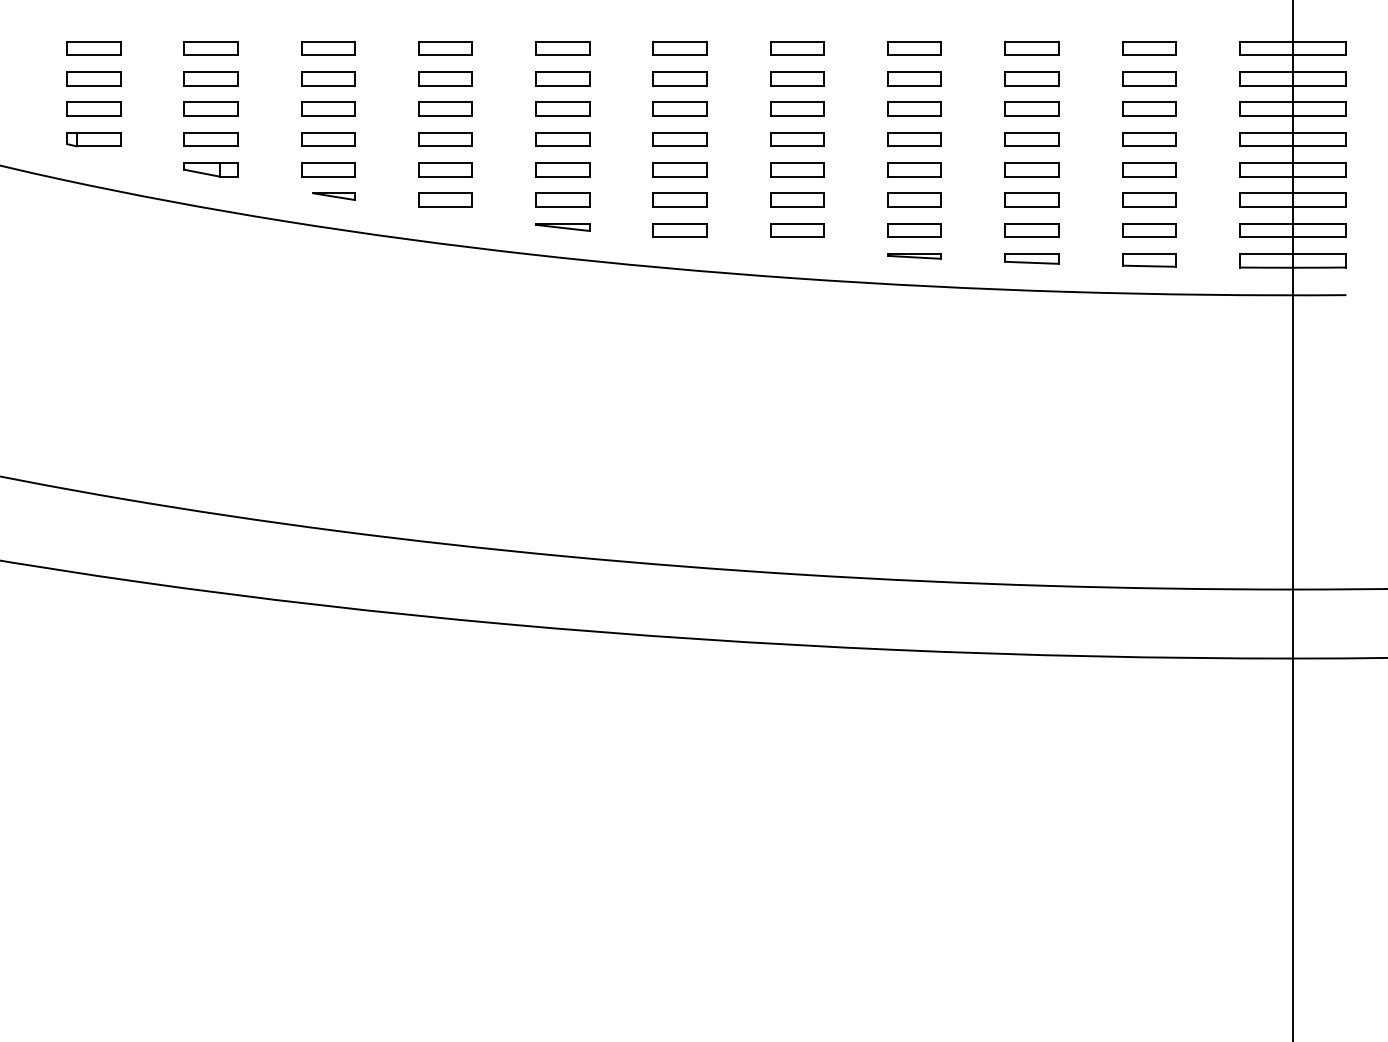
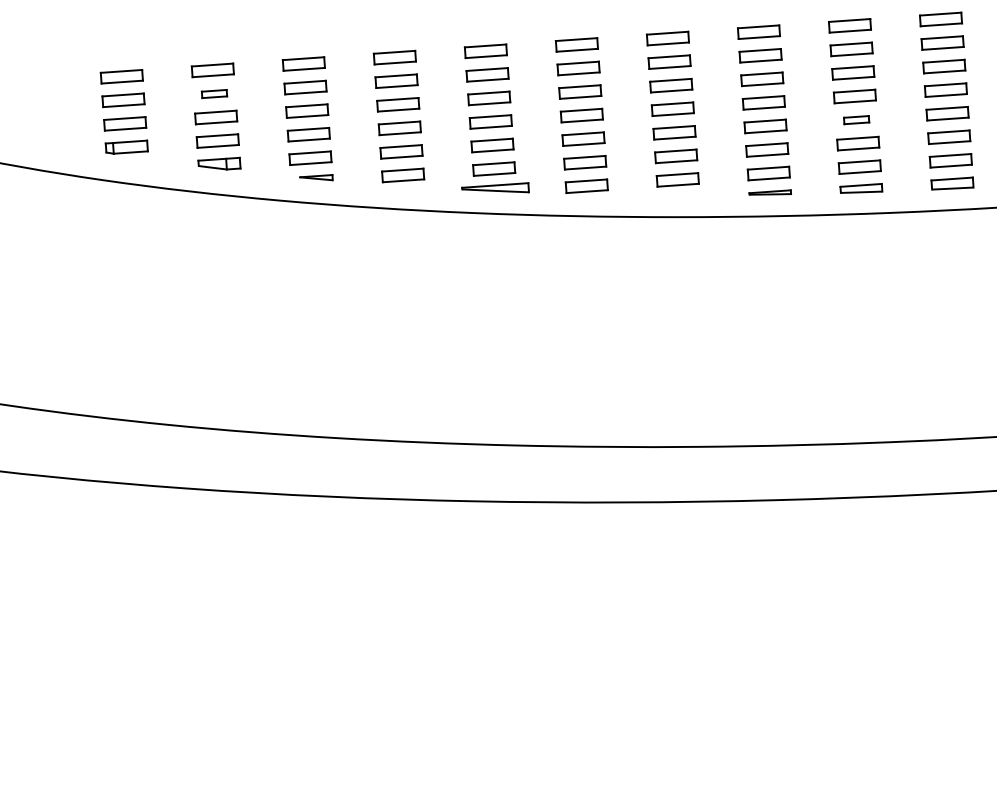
part: (210, 78) -> (214, 93), size x0.6
part: (1031, 169) -> (856, 119), size x0.6
part: (562, 227) -> (495, 190), size x1.6

